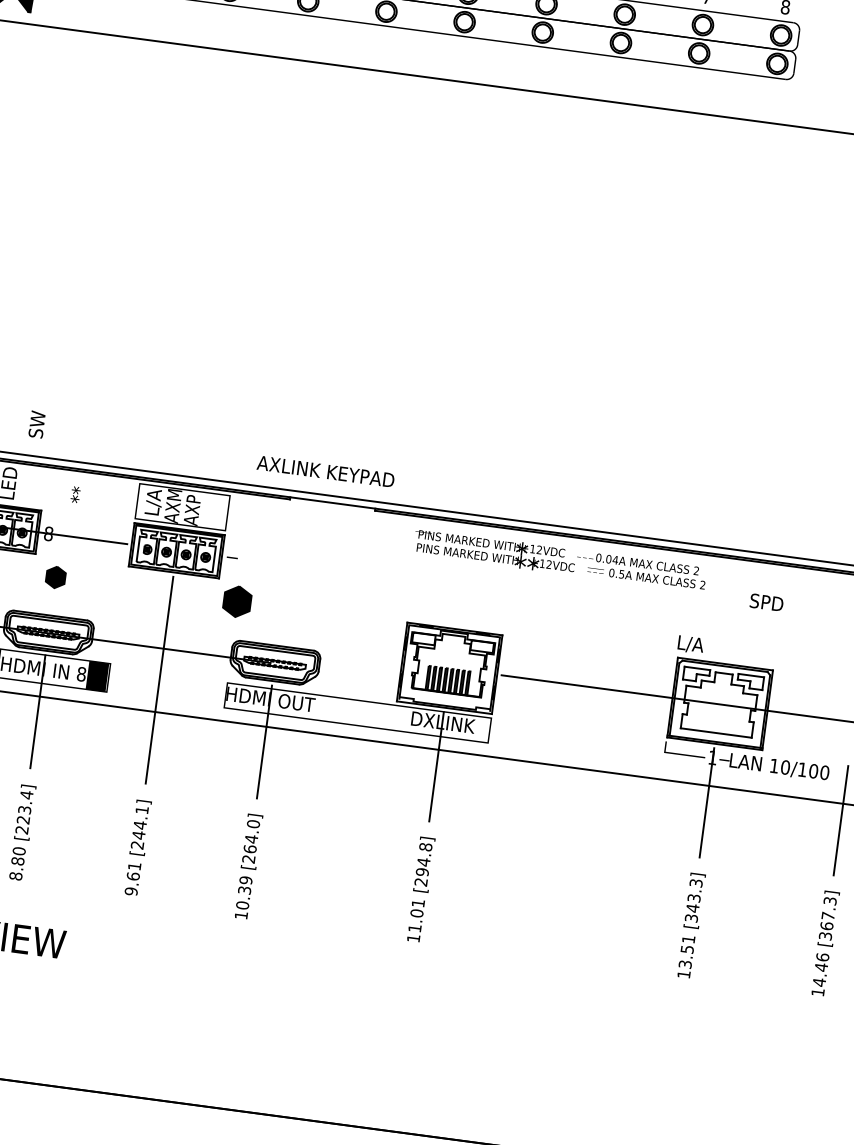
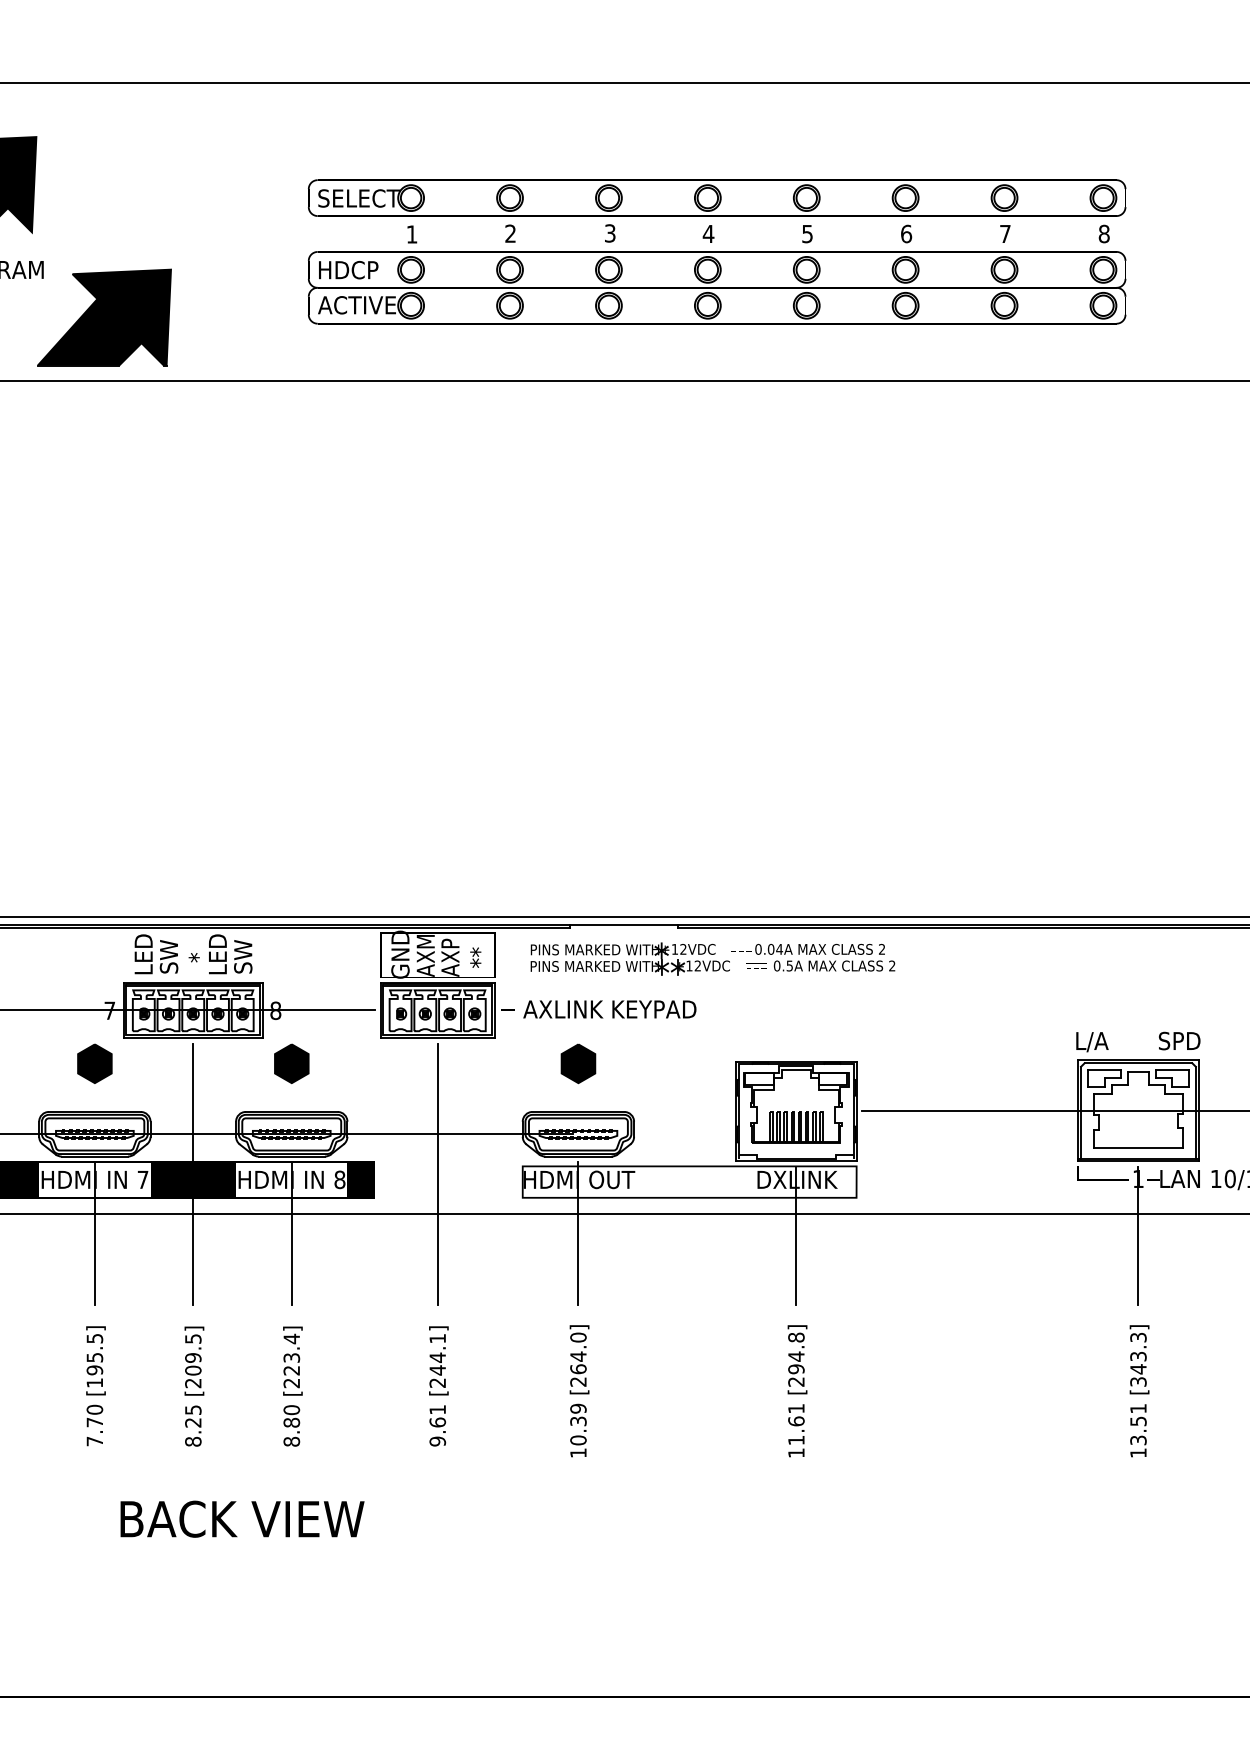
text: (37, 424) -> (243, 956), moved
text: (325, 471) -> (609, 1009), moved
text: (75, 494) -> (475, 957), moved
text: (154, 502) -> (401, 954), L/A -> GND
text: (561, 560) -> (712, 958), moved
part: (55, 577) -> (291, 1063), size x1.43
part: (237, 601) -> (578, 1063), moved
text: (766, 602) -> (1179, 1040), moved
text: (417, 913) -> (796, 1421), 11.01 -> 11.61

